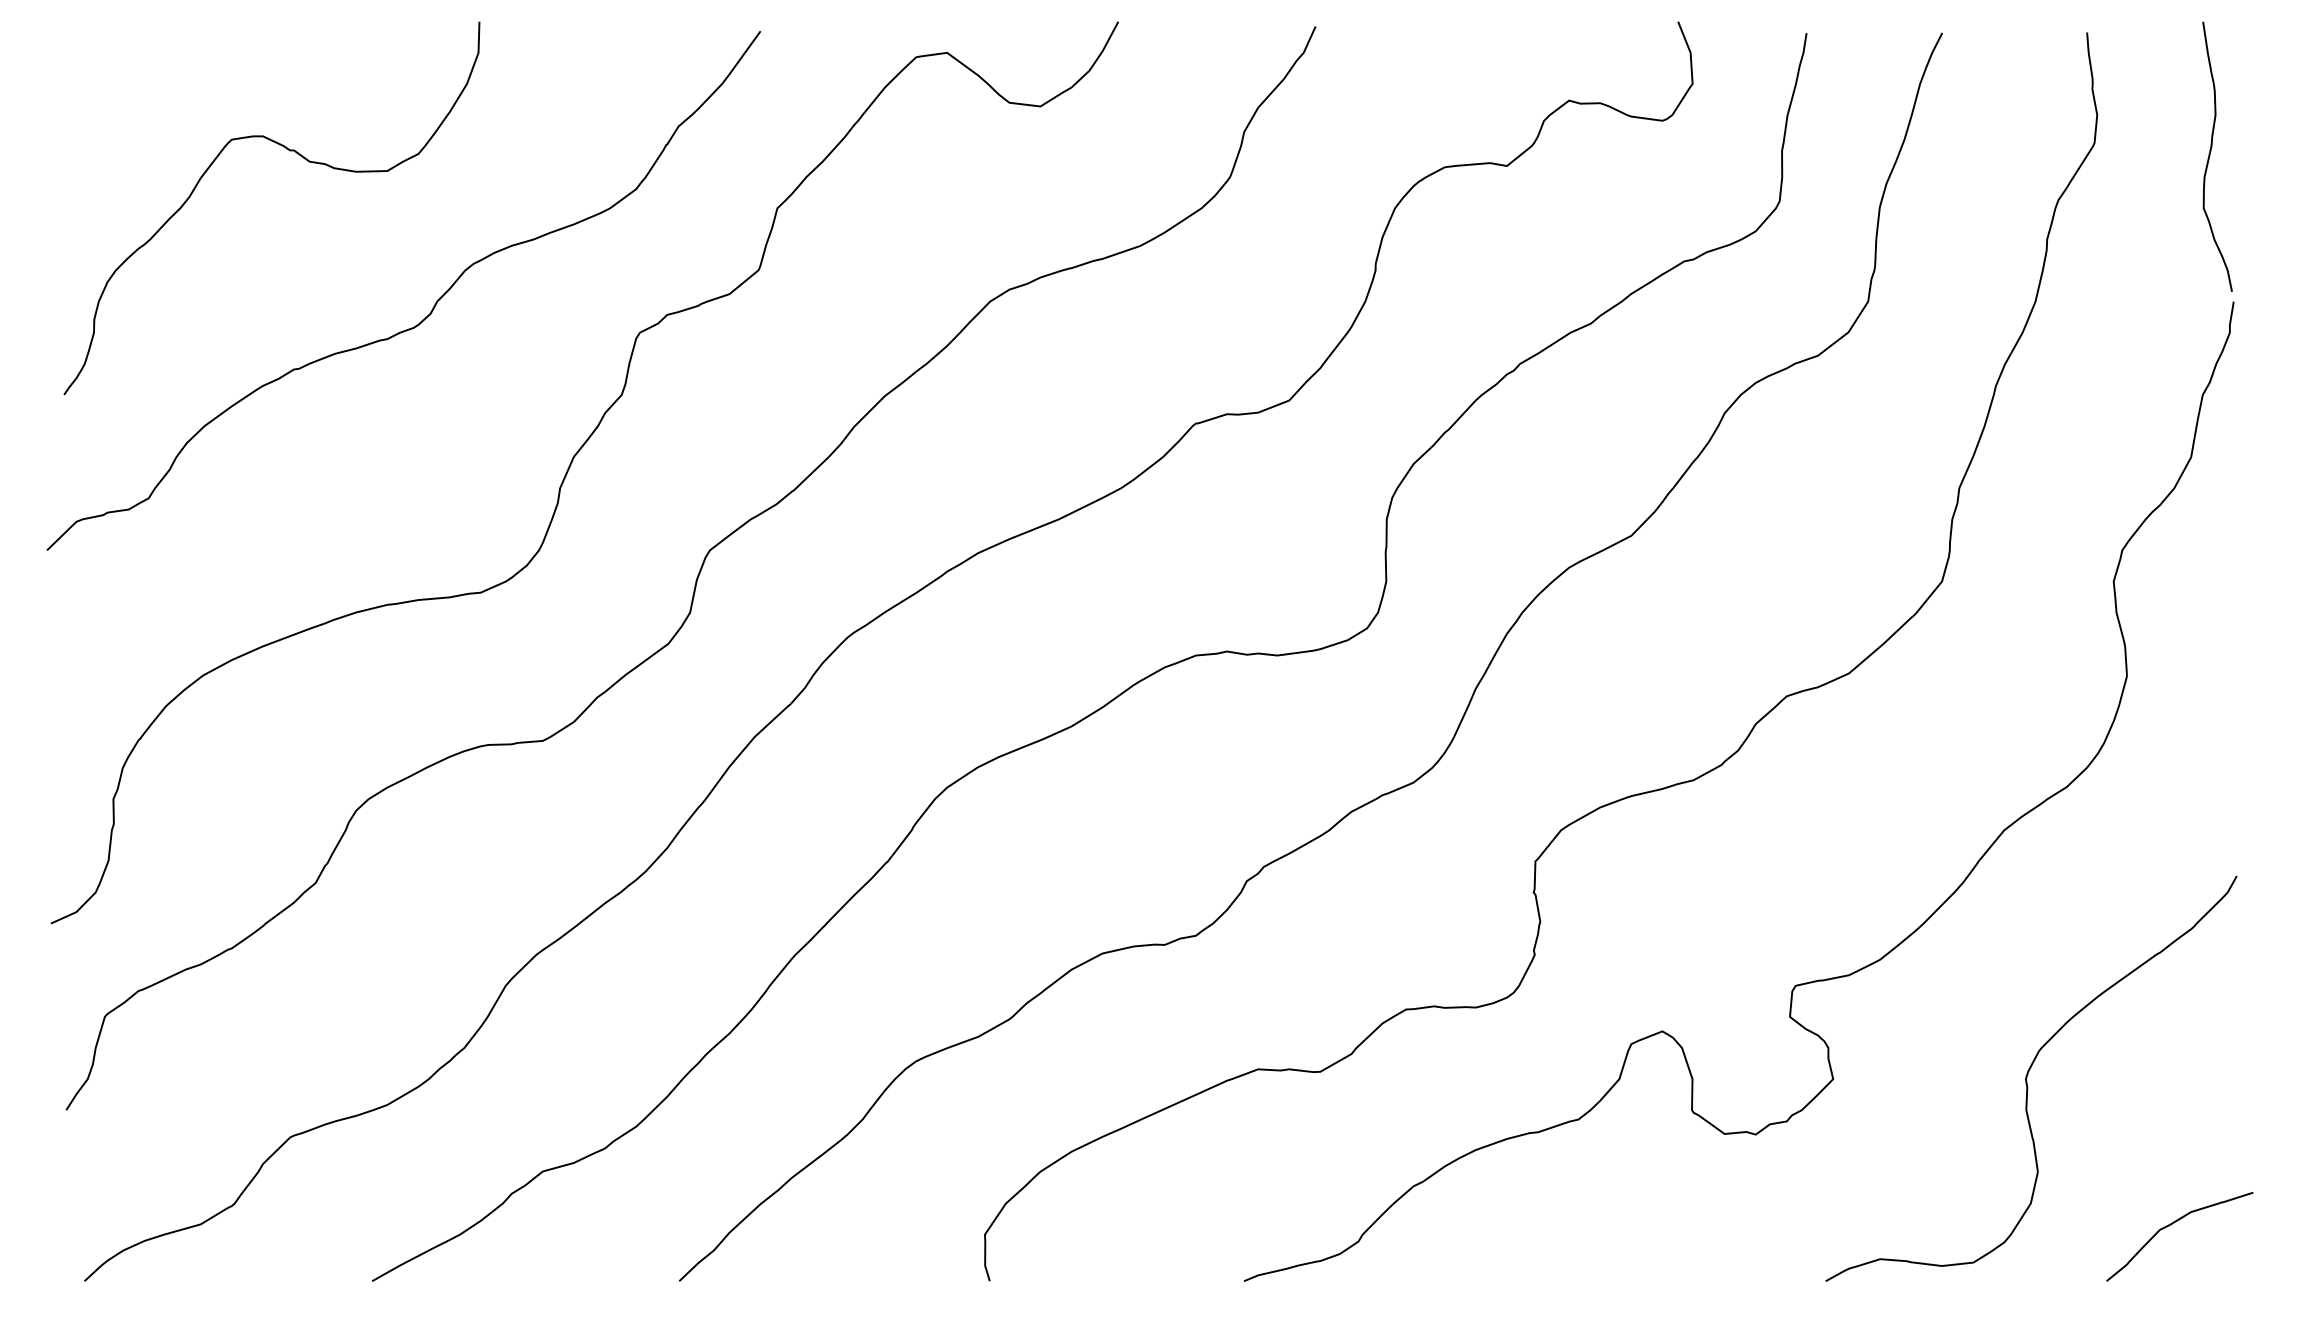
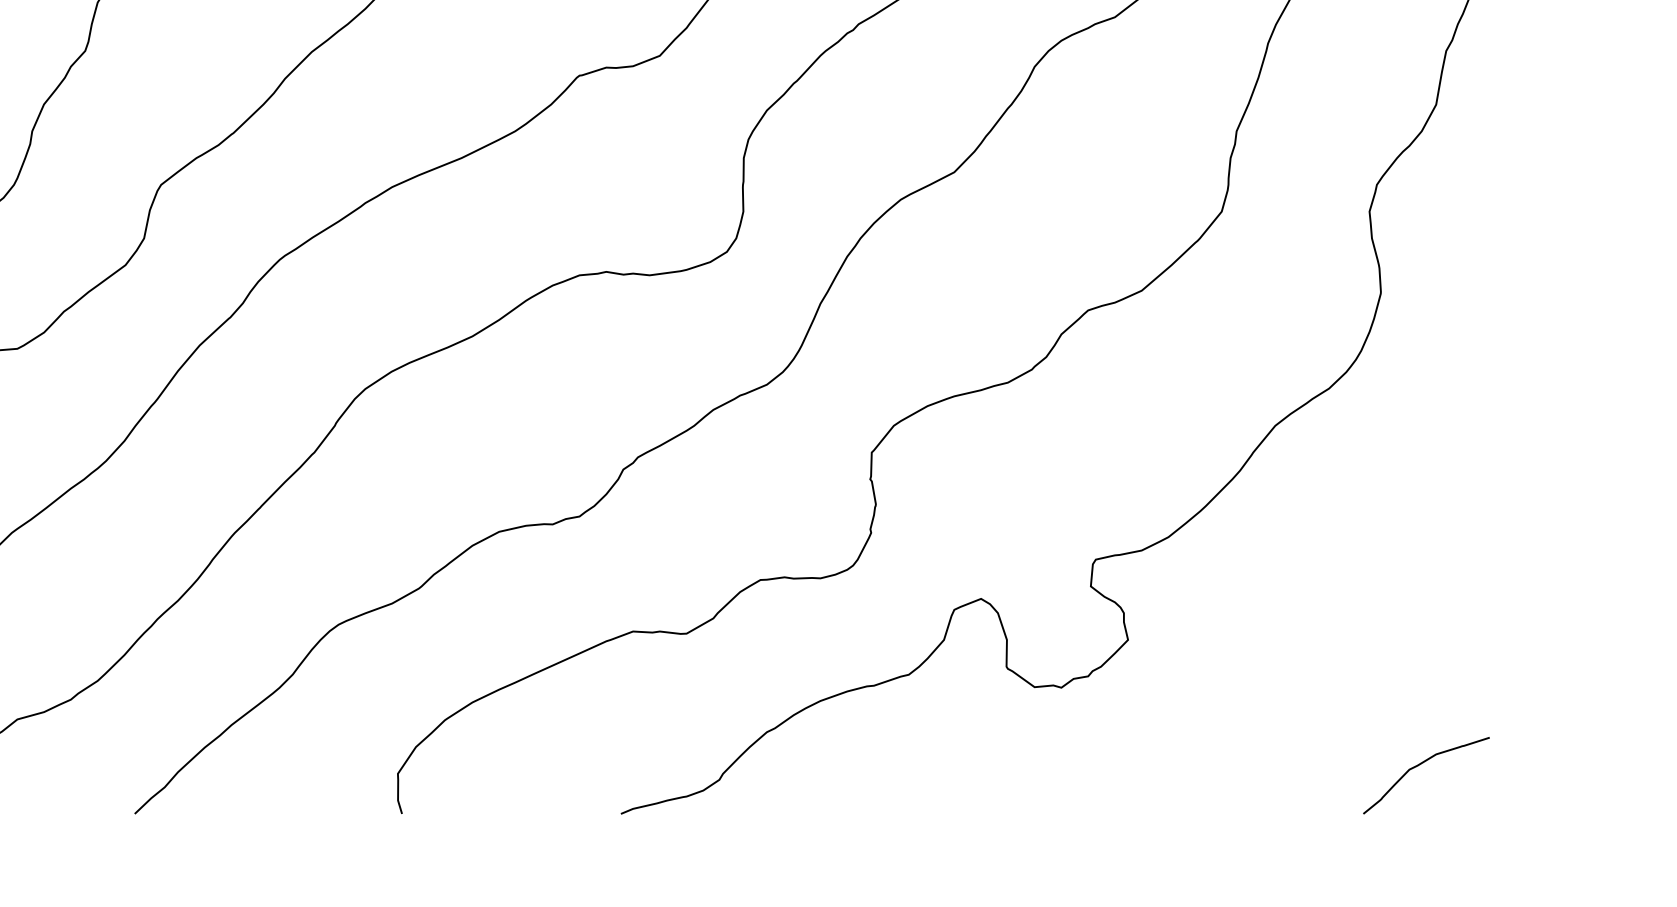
curve: (2027, 1077) -> (1295, 638), removed

